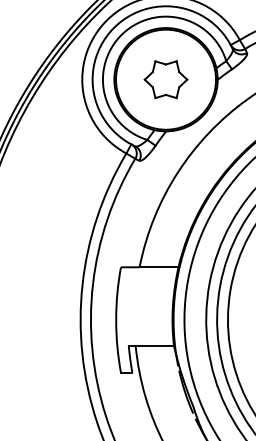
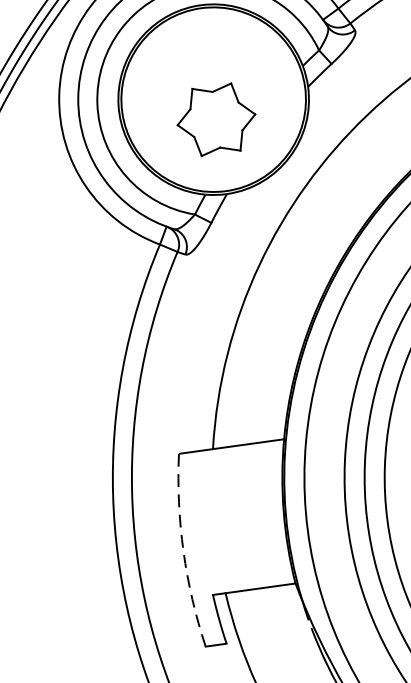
part: (165, 79) -> (215, 119), moved
arc: (116, 320) -> (184, 552), solid -> dashed

